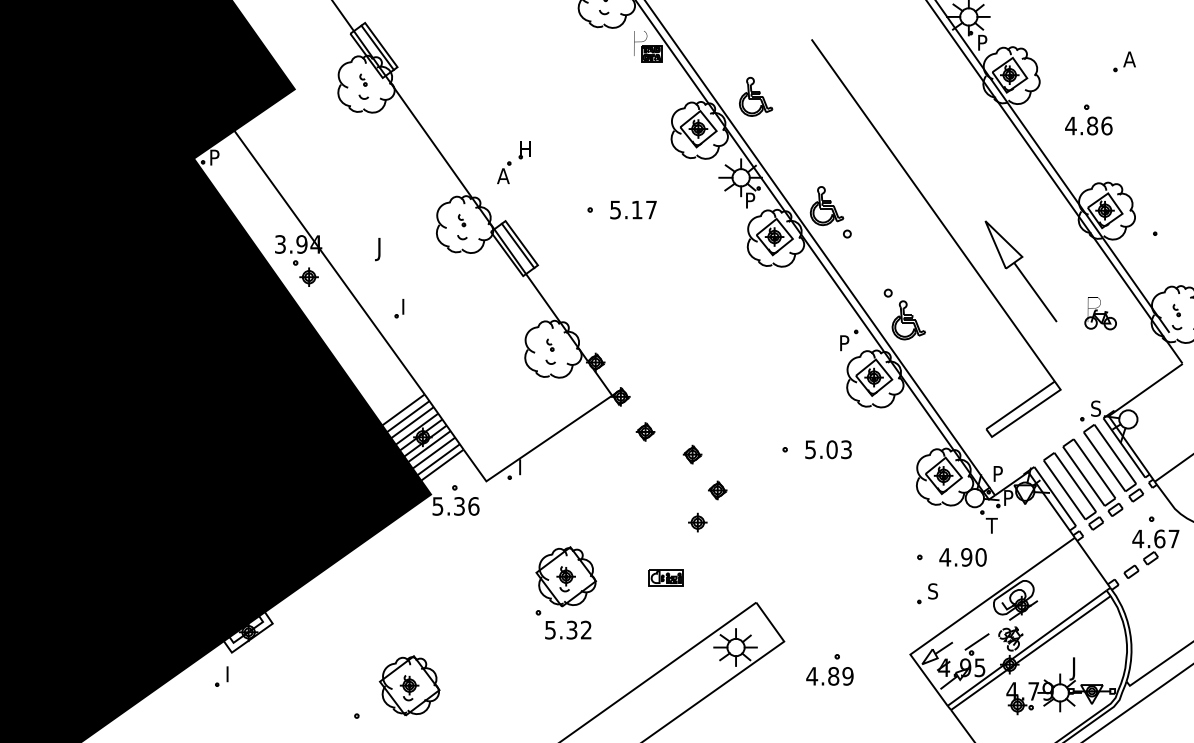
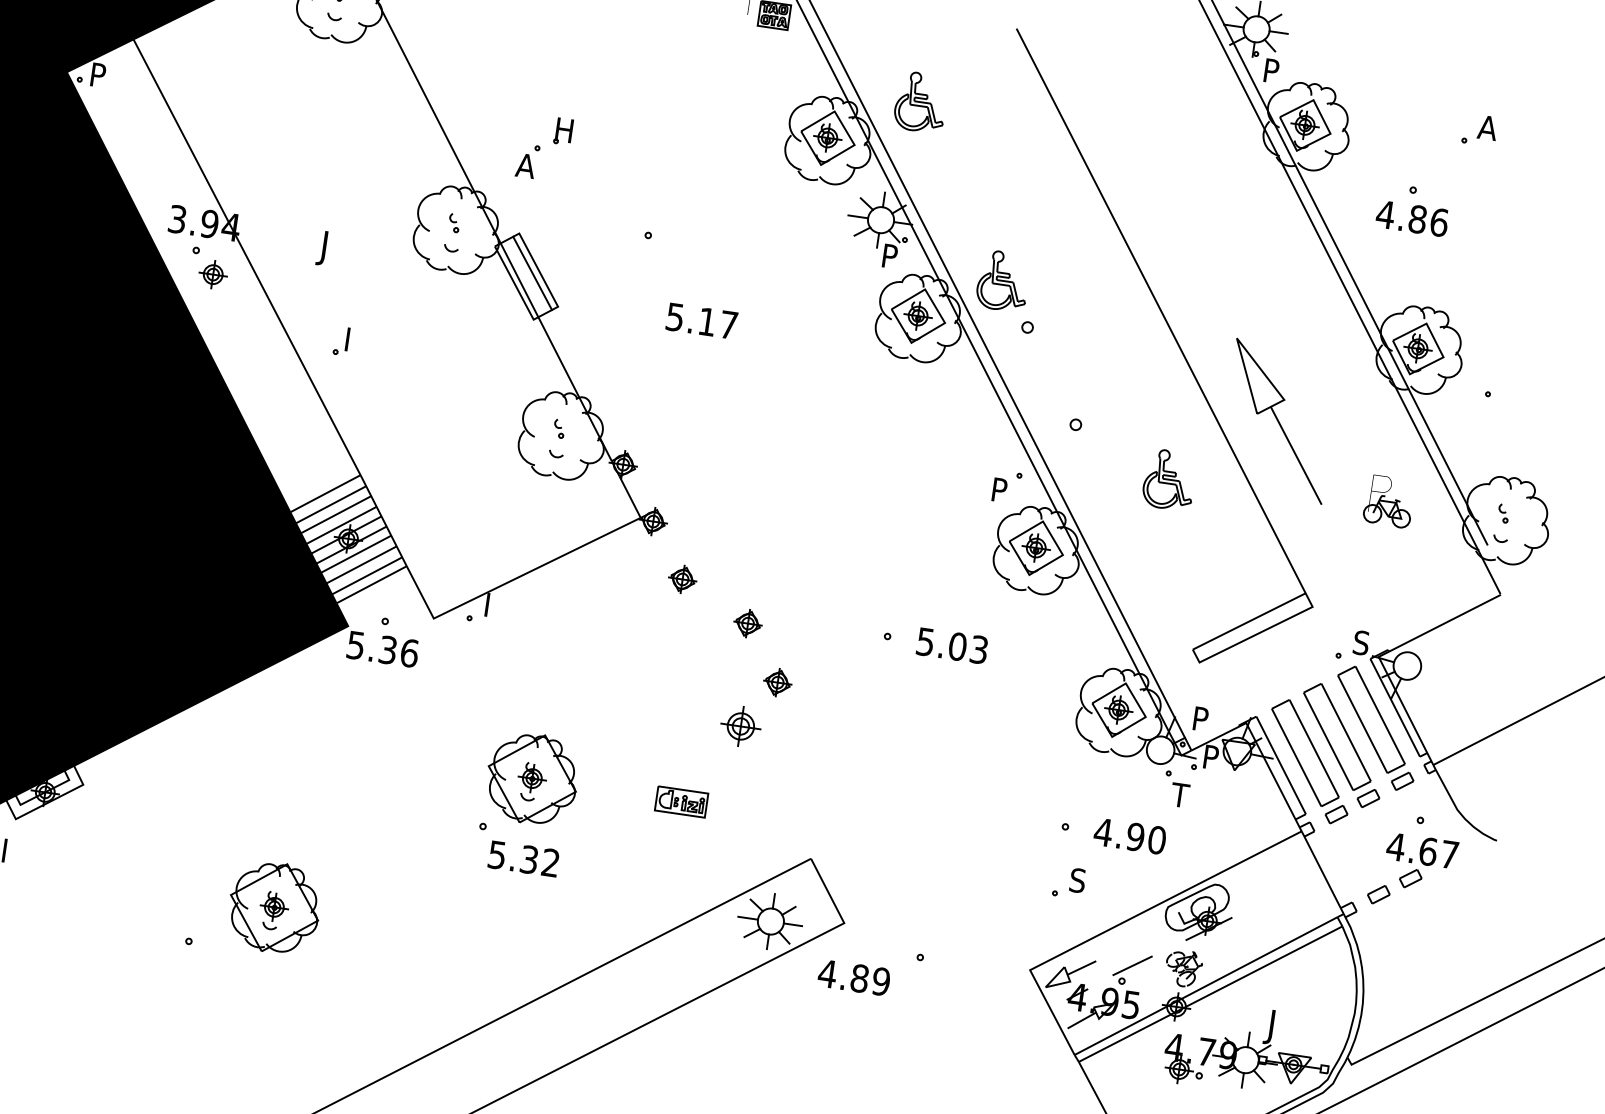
text: (633, 210) -> (701, 321), moved
part: (908, 320) -> (1168, 480), moved
part: (697, 522) -> (740, 726), size x1.4
text: (829, 676) -> (853, 977), moved

